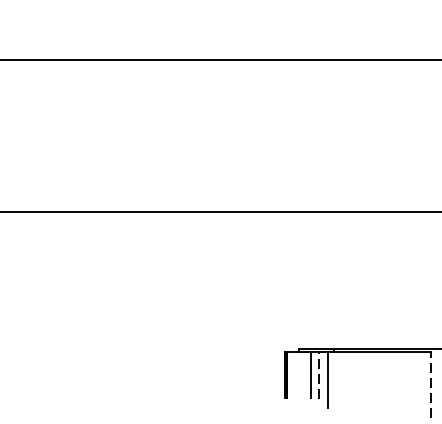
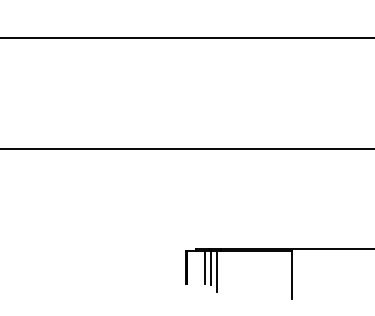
line: (318, 375) -> (210, 268), dashed -> solid
line: (429, 385) -> (291, 275), dashed -> solid

